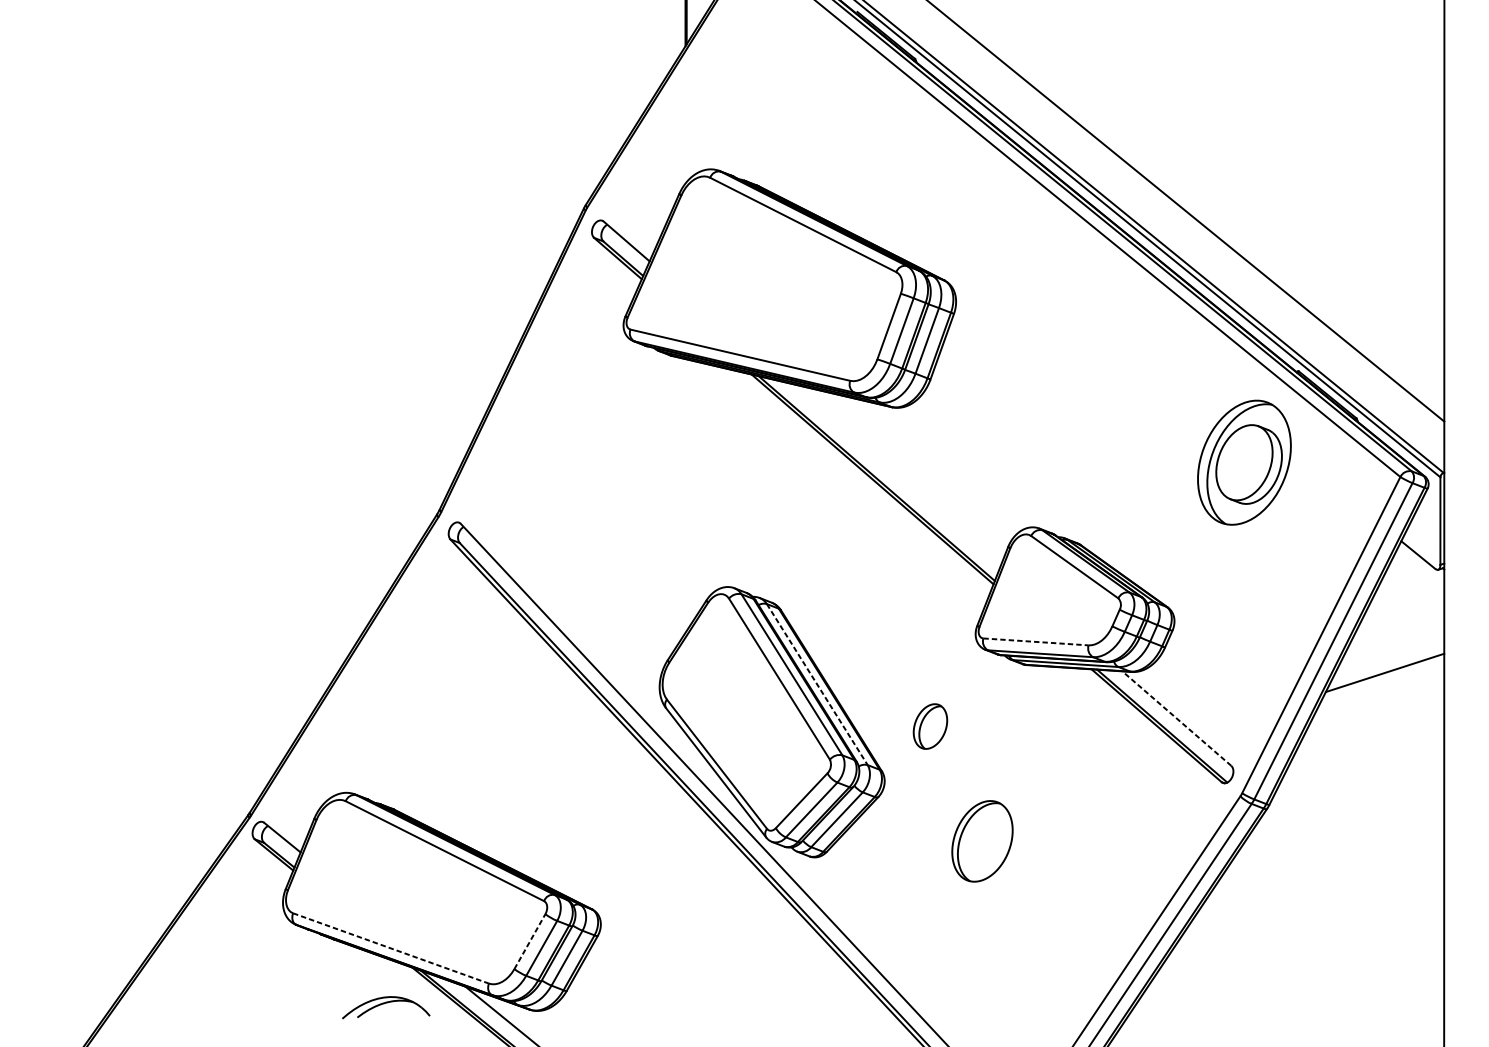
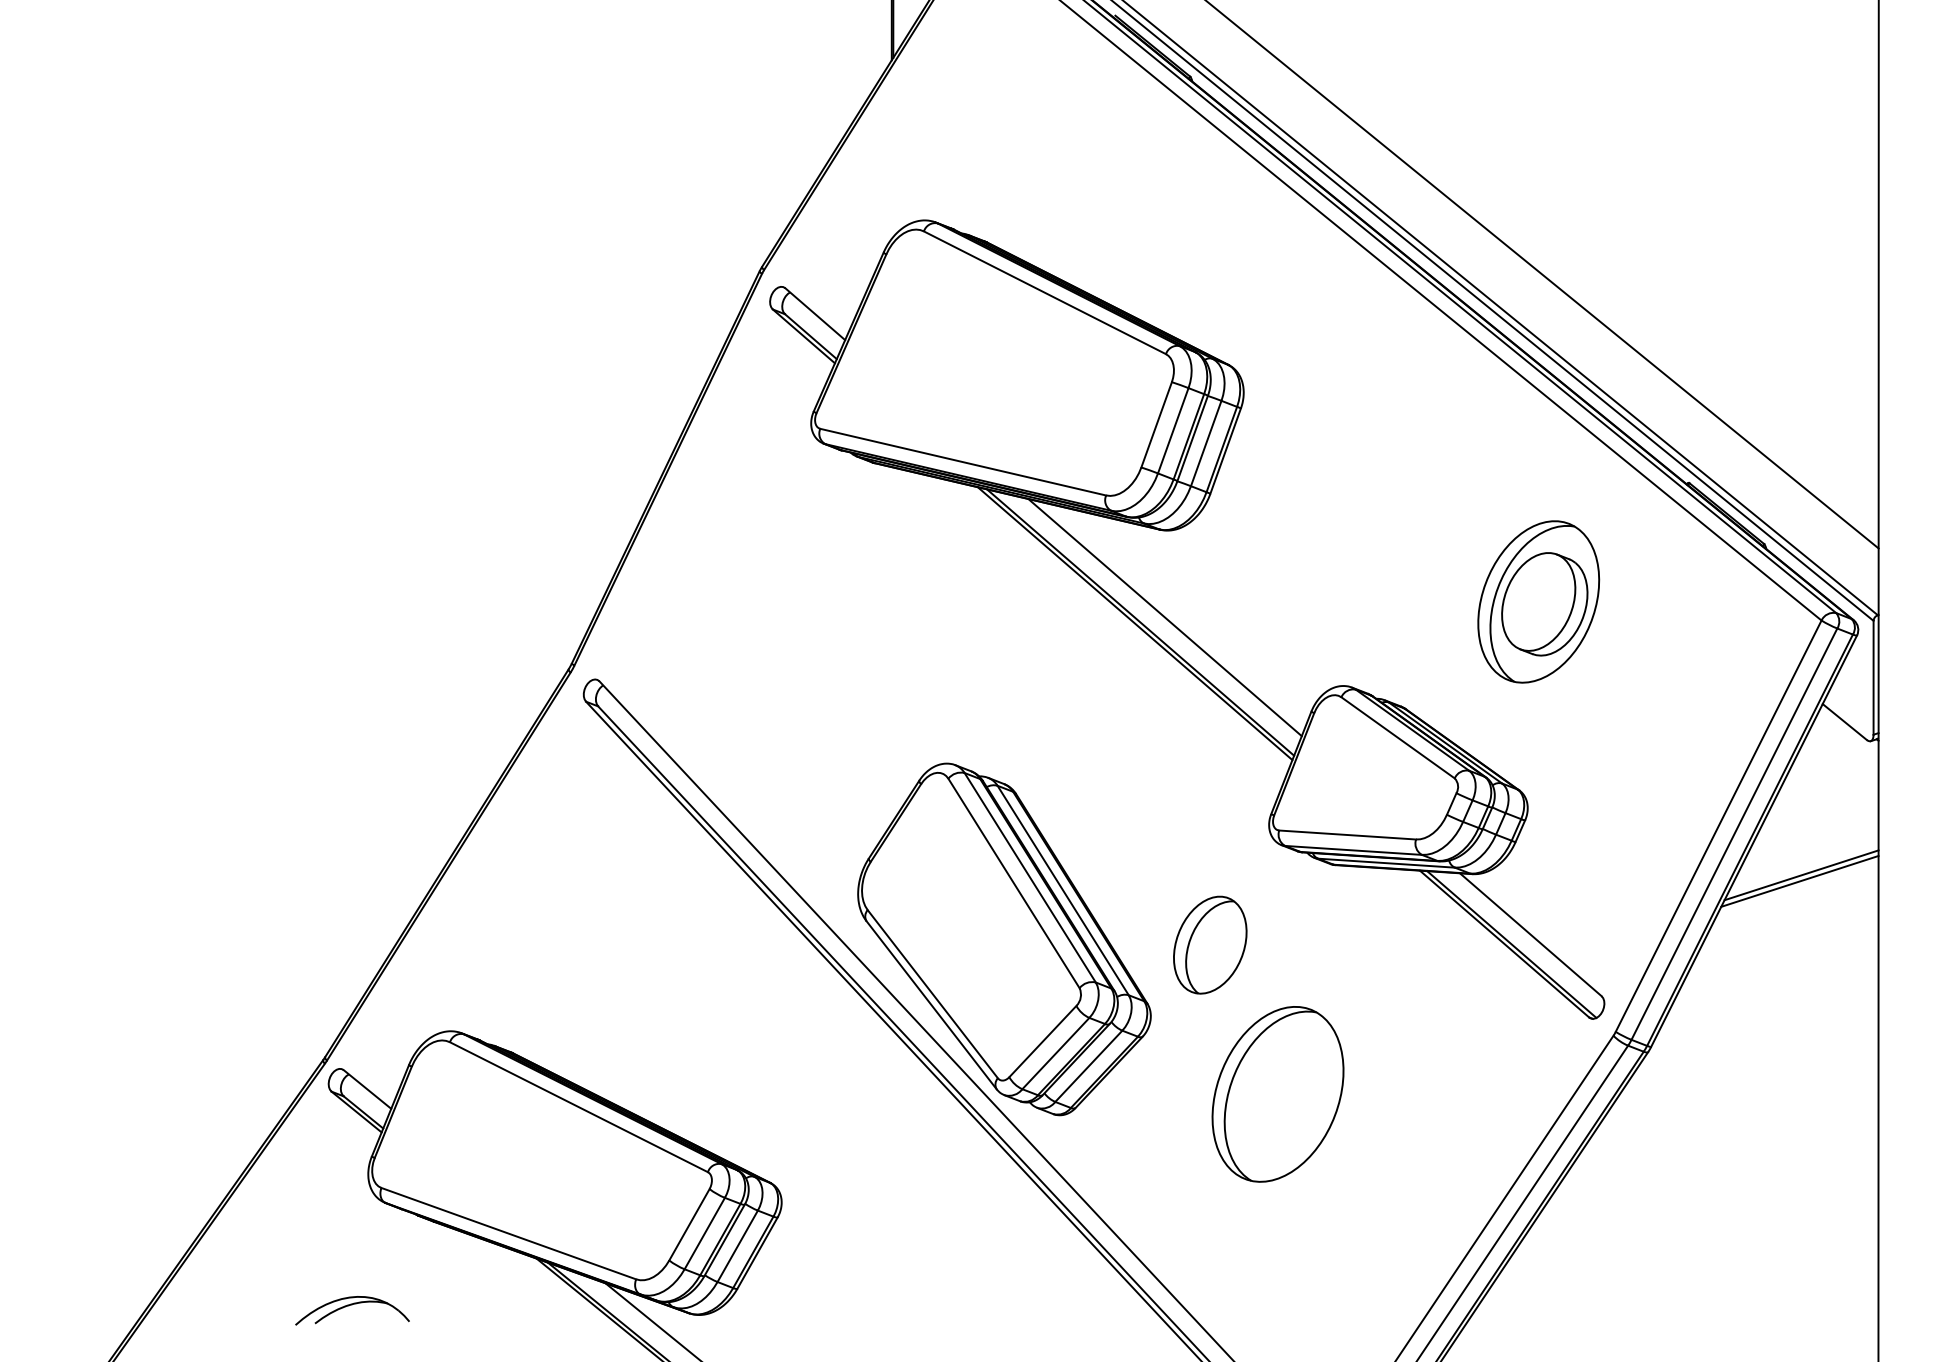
part: (1244, 462) -> (1538, 601), moved
line: (895, 474) -> (1164, 617), added
line: (1035, 642) -> (1347, 835), dashed -> solid
line: (1383, 676) -> (1799, 880), added
line: (817, 684) -> (1063, 890), dashed -> solid
line: (1176, 718) -> (1530, 934), dashed -> solid
part: (930, 726) -> (1210, 944), size x1.67
part: (982, 841) -> (1277, 1094), size x1.67
line: (529, 941) -> (689, 1224), dashed -> solid
line: (391, 948) -> (509, 1233), dashed -> solid
part: (386, 1007) -> (352, 1310), moved

